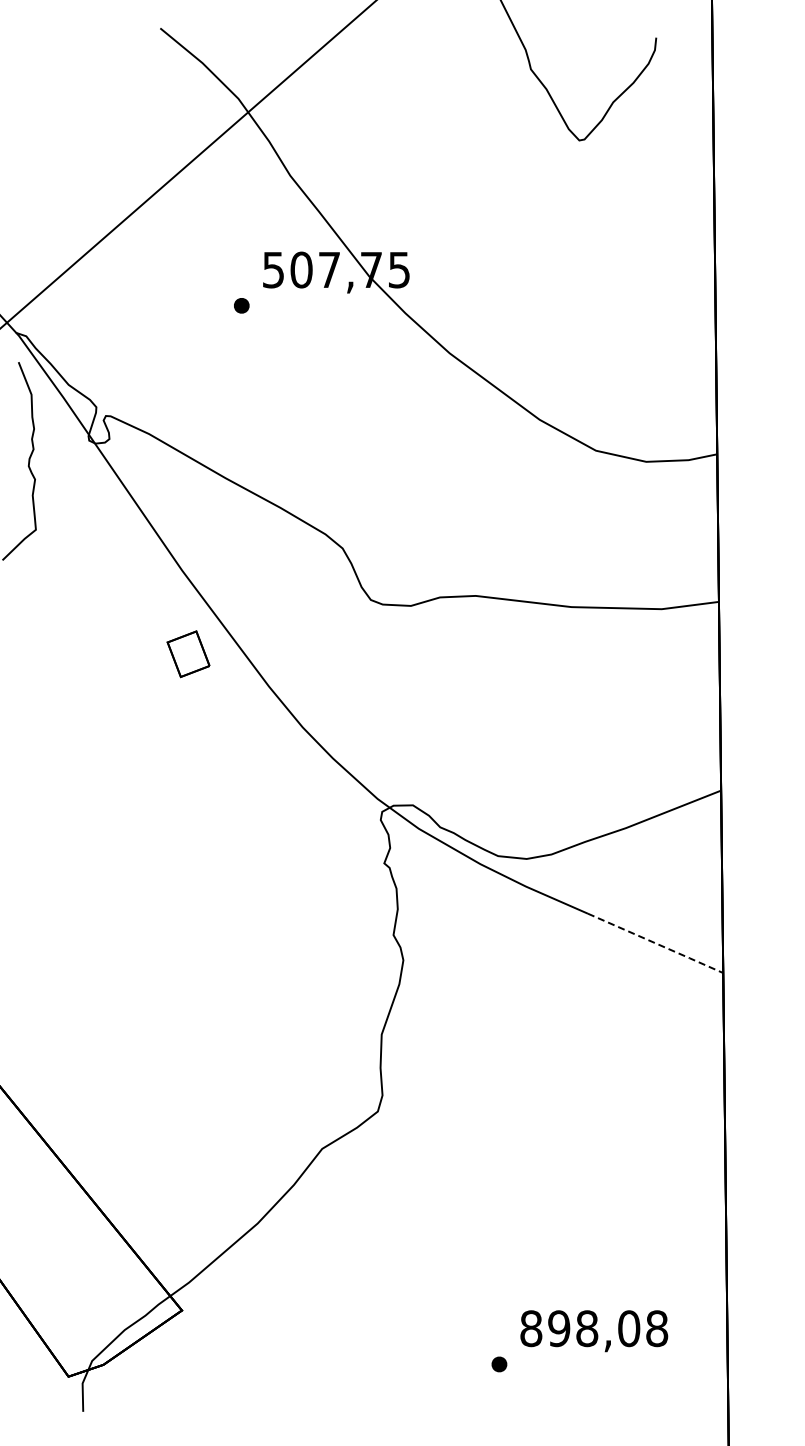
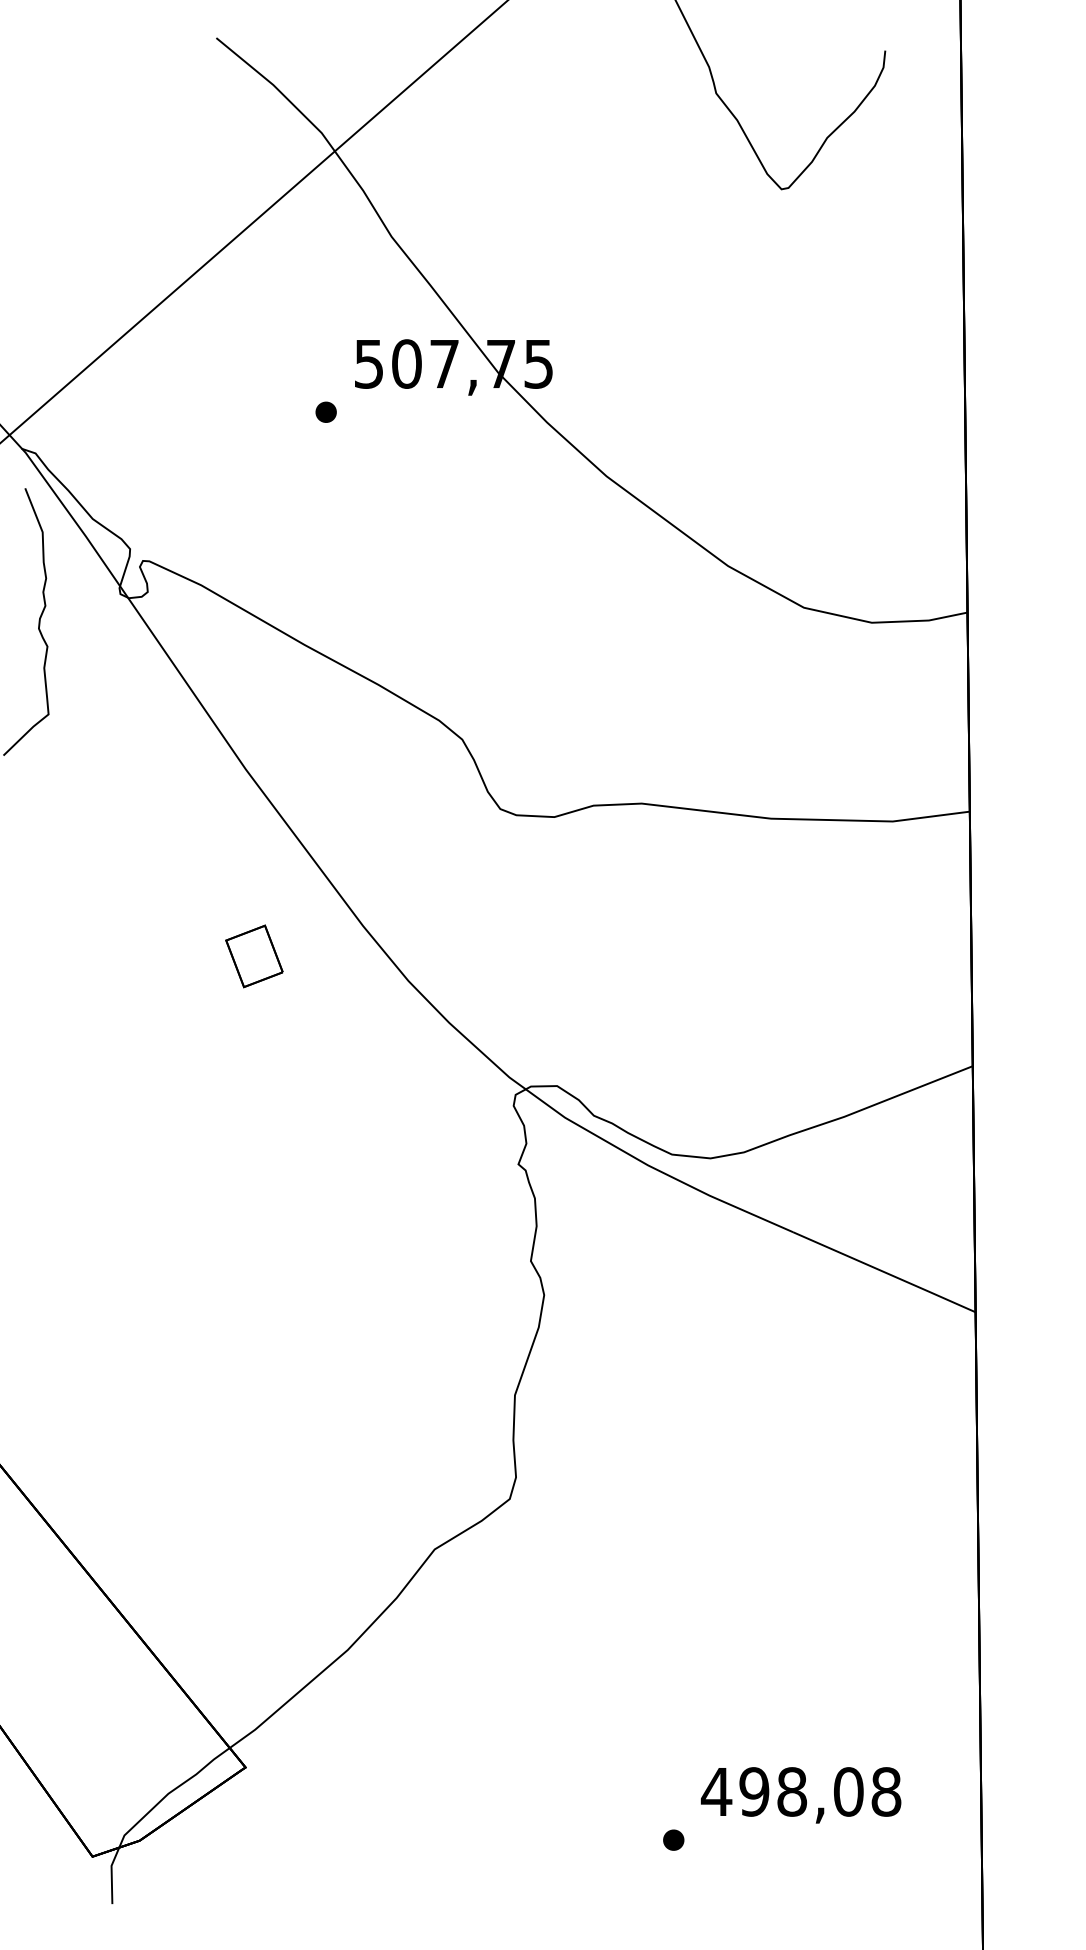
part: (188, 654) -> (254, 956), moved
line: (657, 943) -> (886, 1272), dashed -> solid
text: (530, 1328) -> (715, 1791), 898,08 -> 498,08

